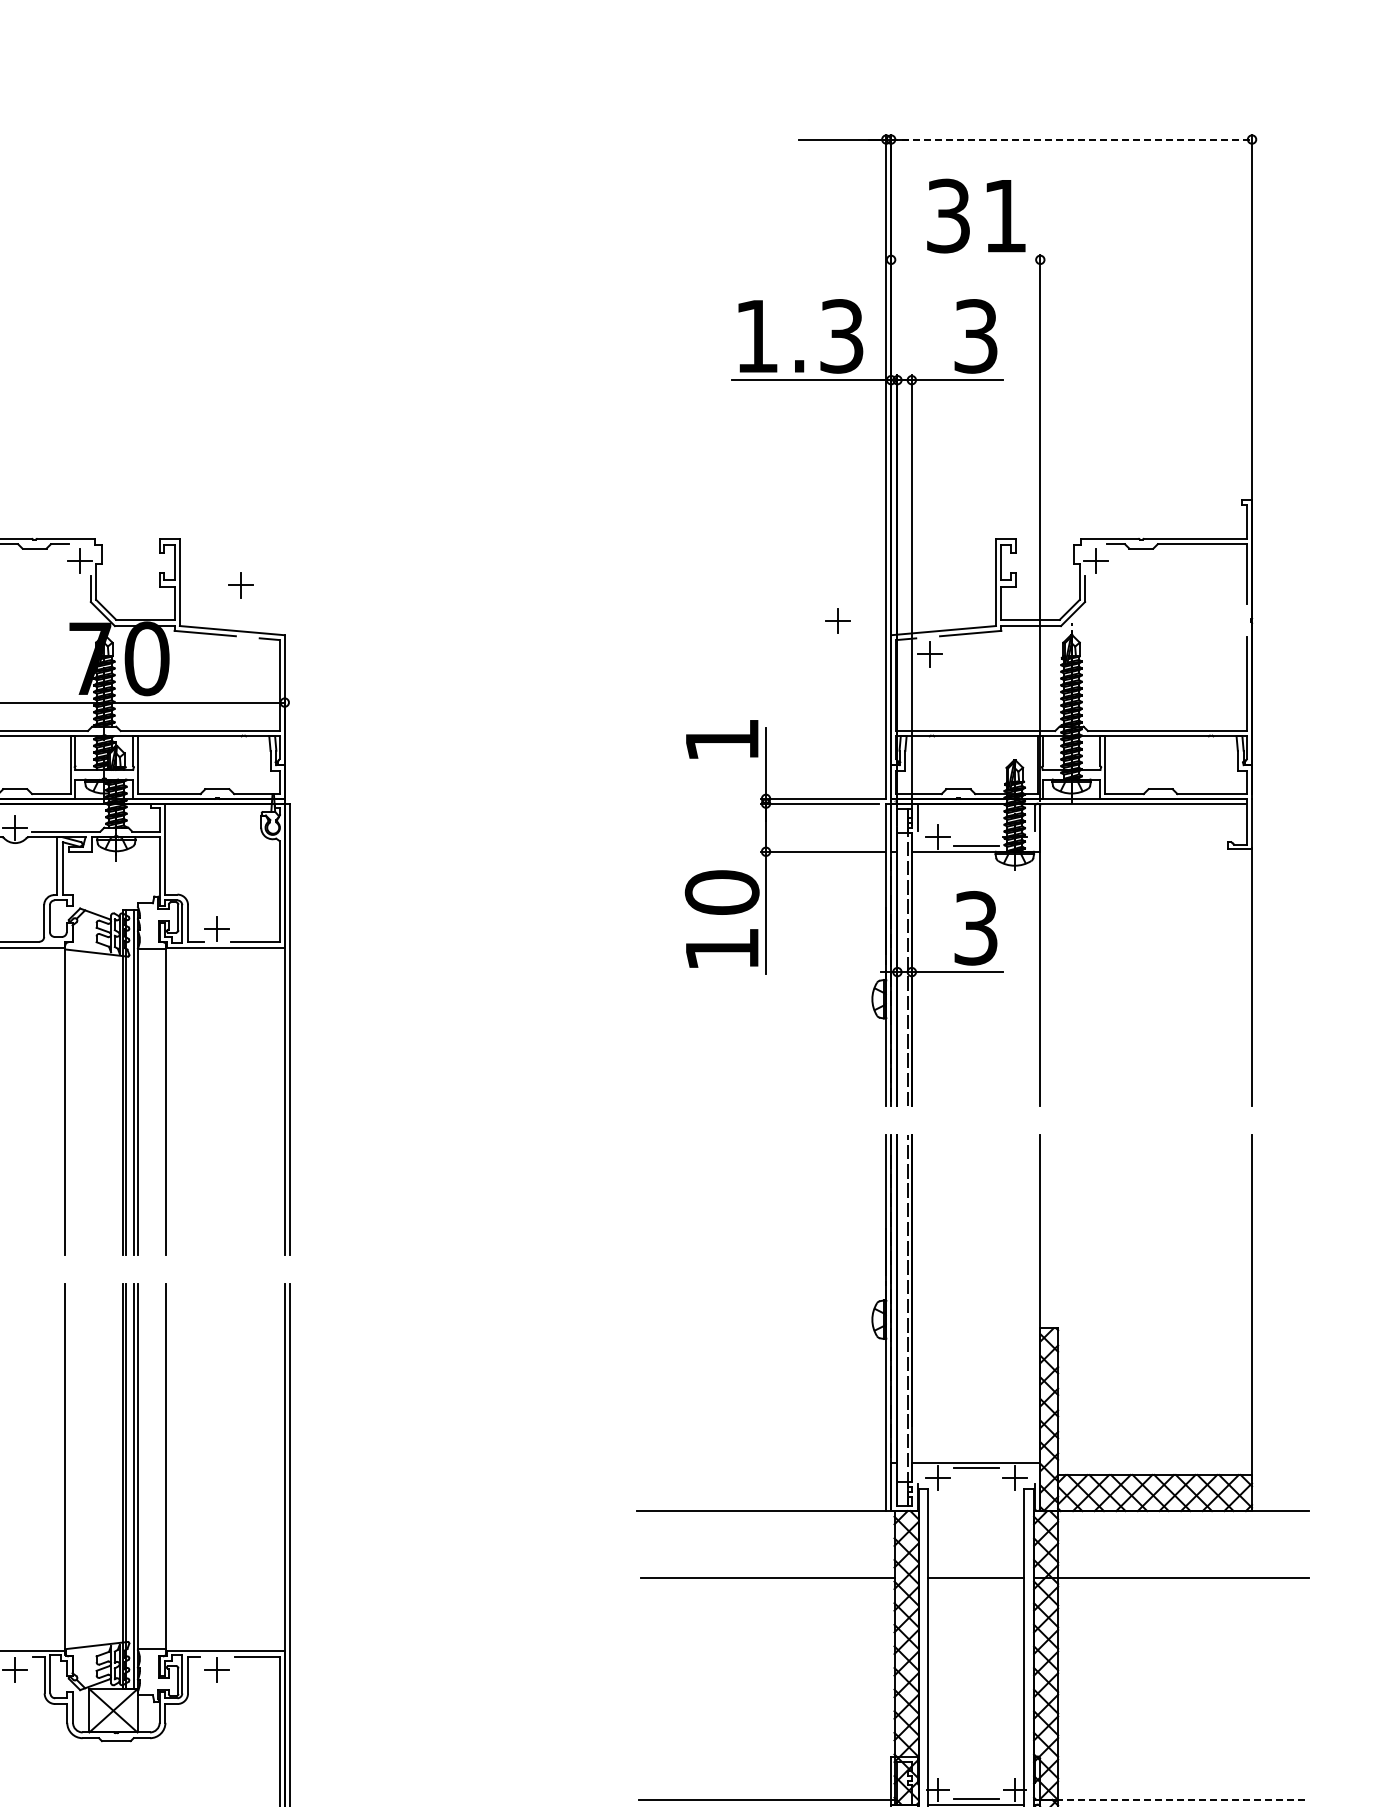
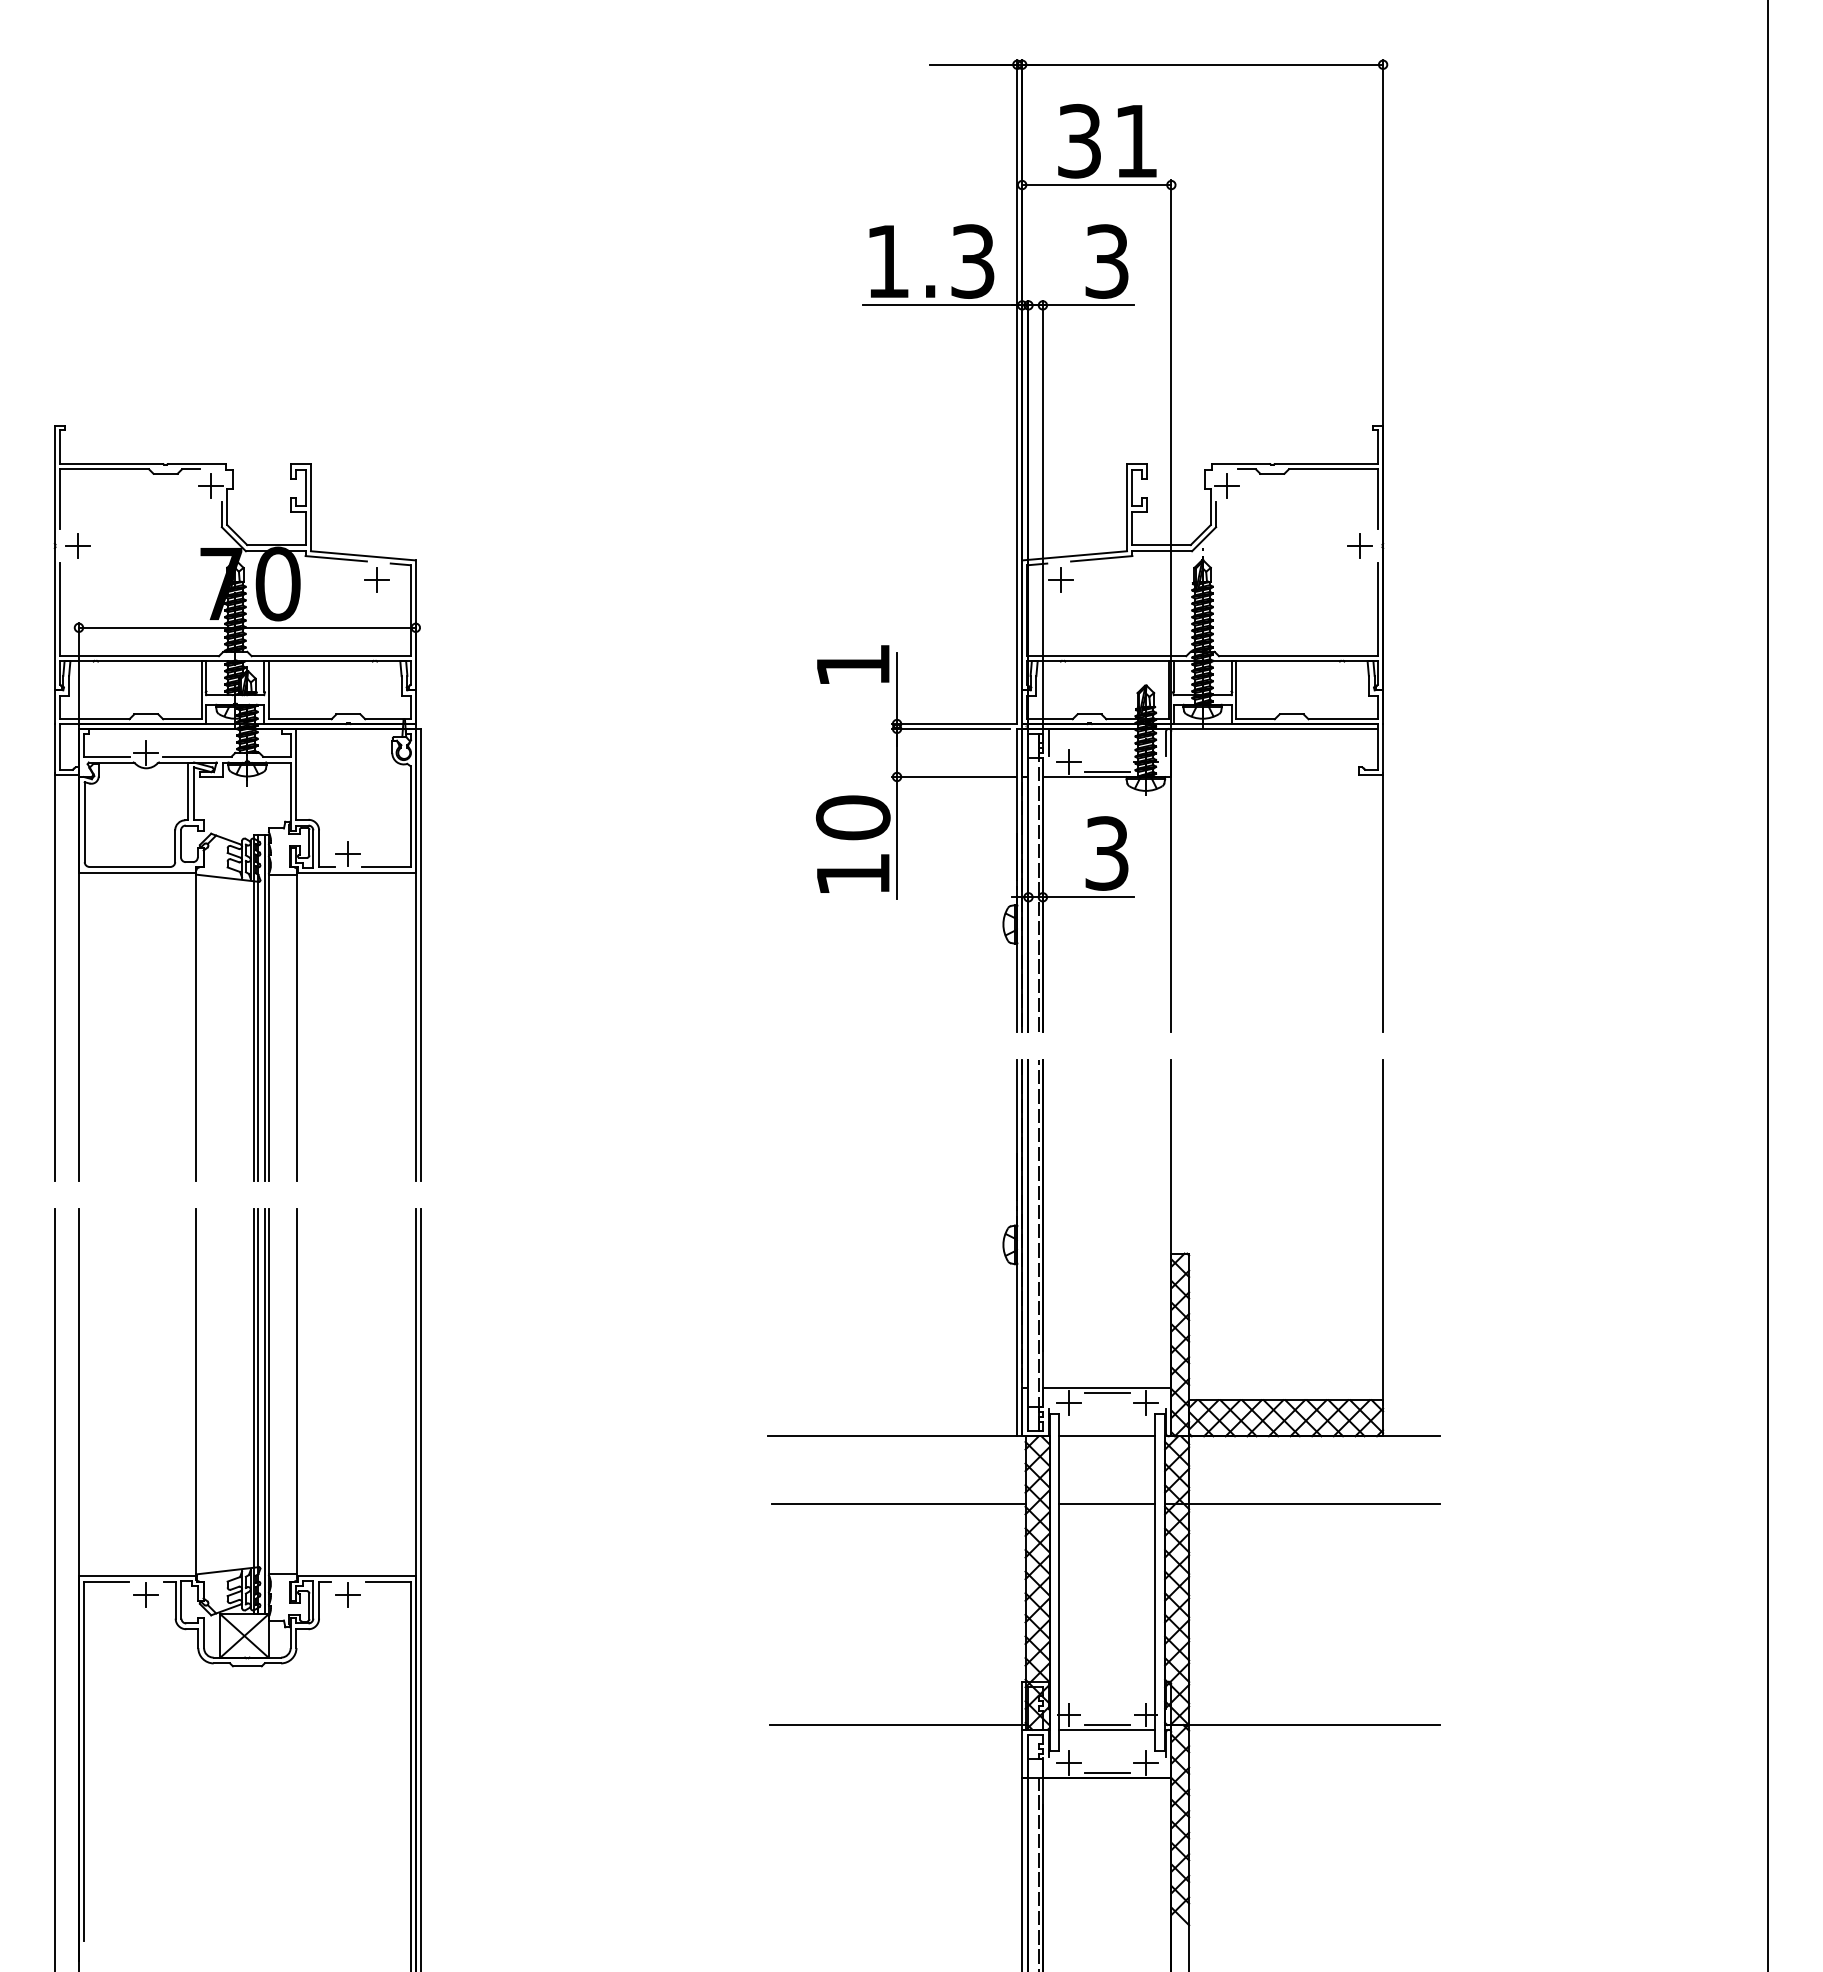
line: (1072, 139) -> (1203, 64), dashed -> solid
line: (965, 260) -> (1096, 185), added
part: (240, 585) -> (376, 579), moved
part: (837, 620) -> (1359, 545), moved
line: (976, 1511) -> (1107, 1436), added
line: (1172, 1800) -> (1303, 1725), dashed -> solid

